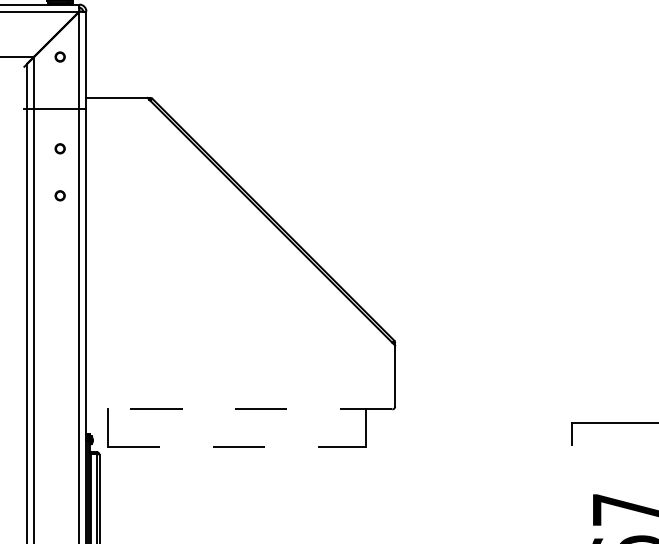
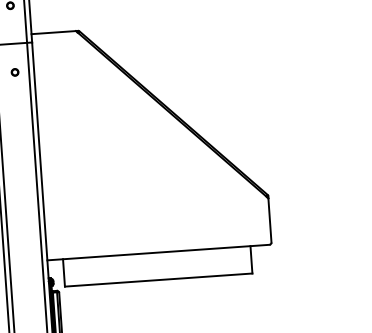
part: (59, 195) -> (16, 106), removed
line: (239, 409) -> (158, 252), dashed -> solid
line: (237, 447) -> (159, 280), dashed -> solid

